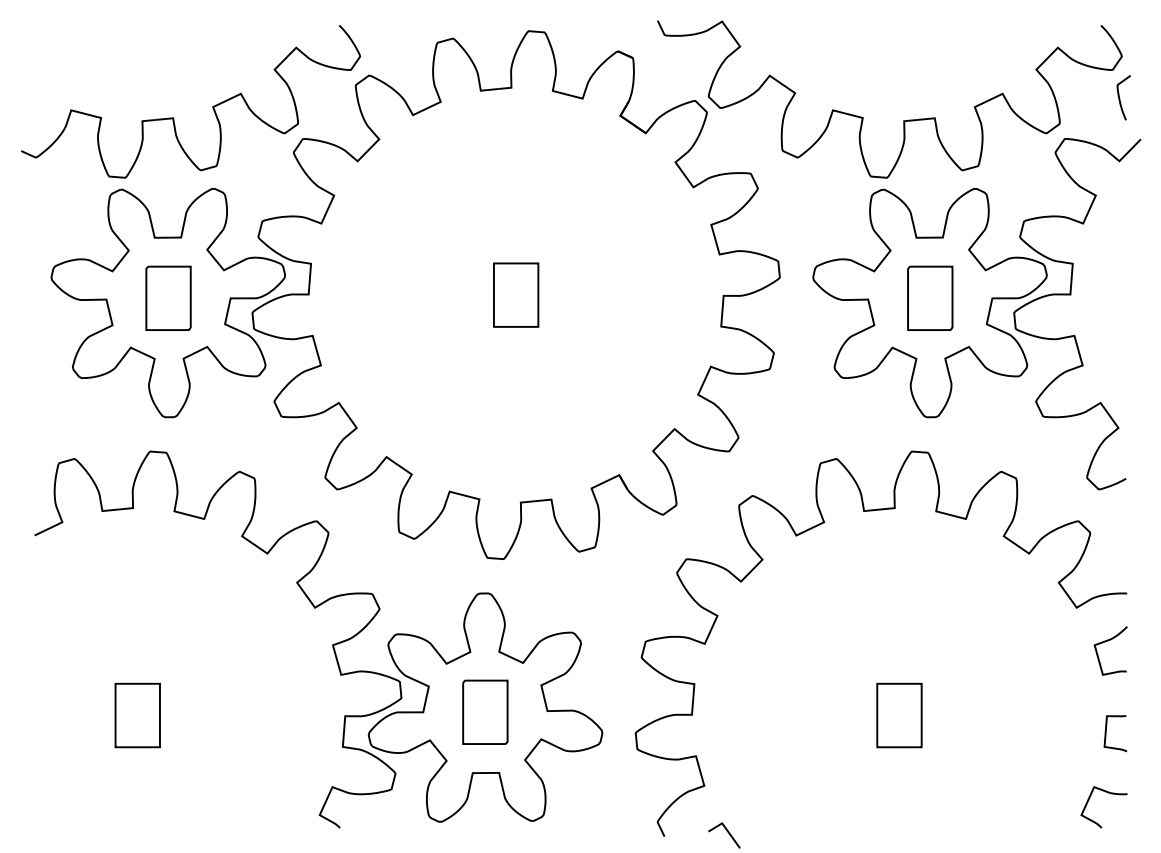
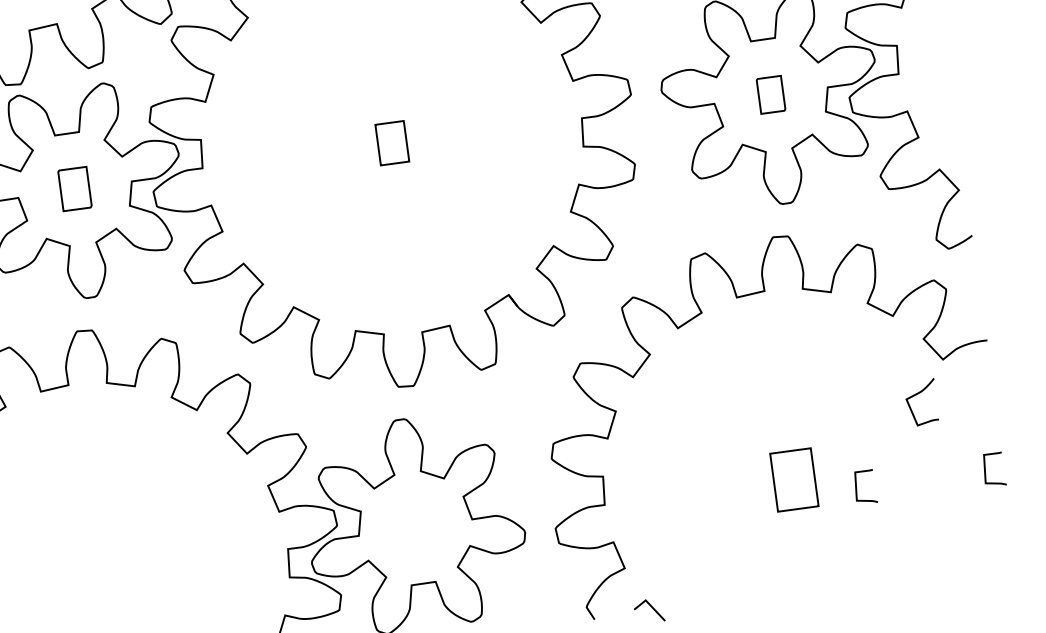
part: (516, 294) -> (392, 142), size x0.7
part: (168, 297) -> (74, 188), size x0.7
part: (930, 297) -> (771, 94), size x0.6
curve: (1108, 641) -> (918, 394), moved
part: (485, 711) -> (415, 527), removed
part: (137, 715) -> (98, 574), removed
curve: (965, 733) -> (856, 488), added
curve: (1108, 793) -> (995, 525), removed

